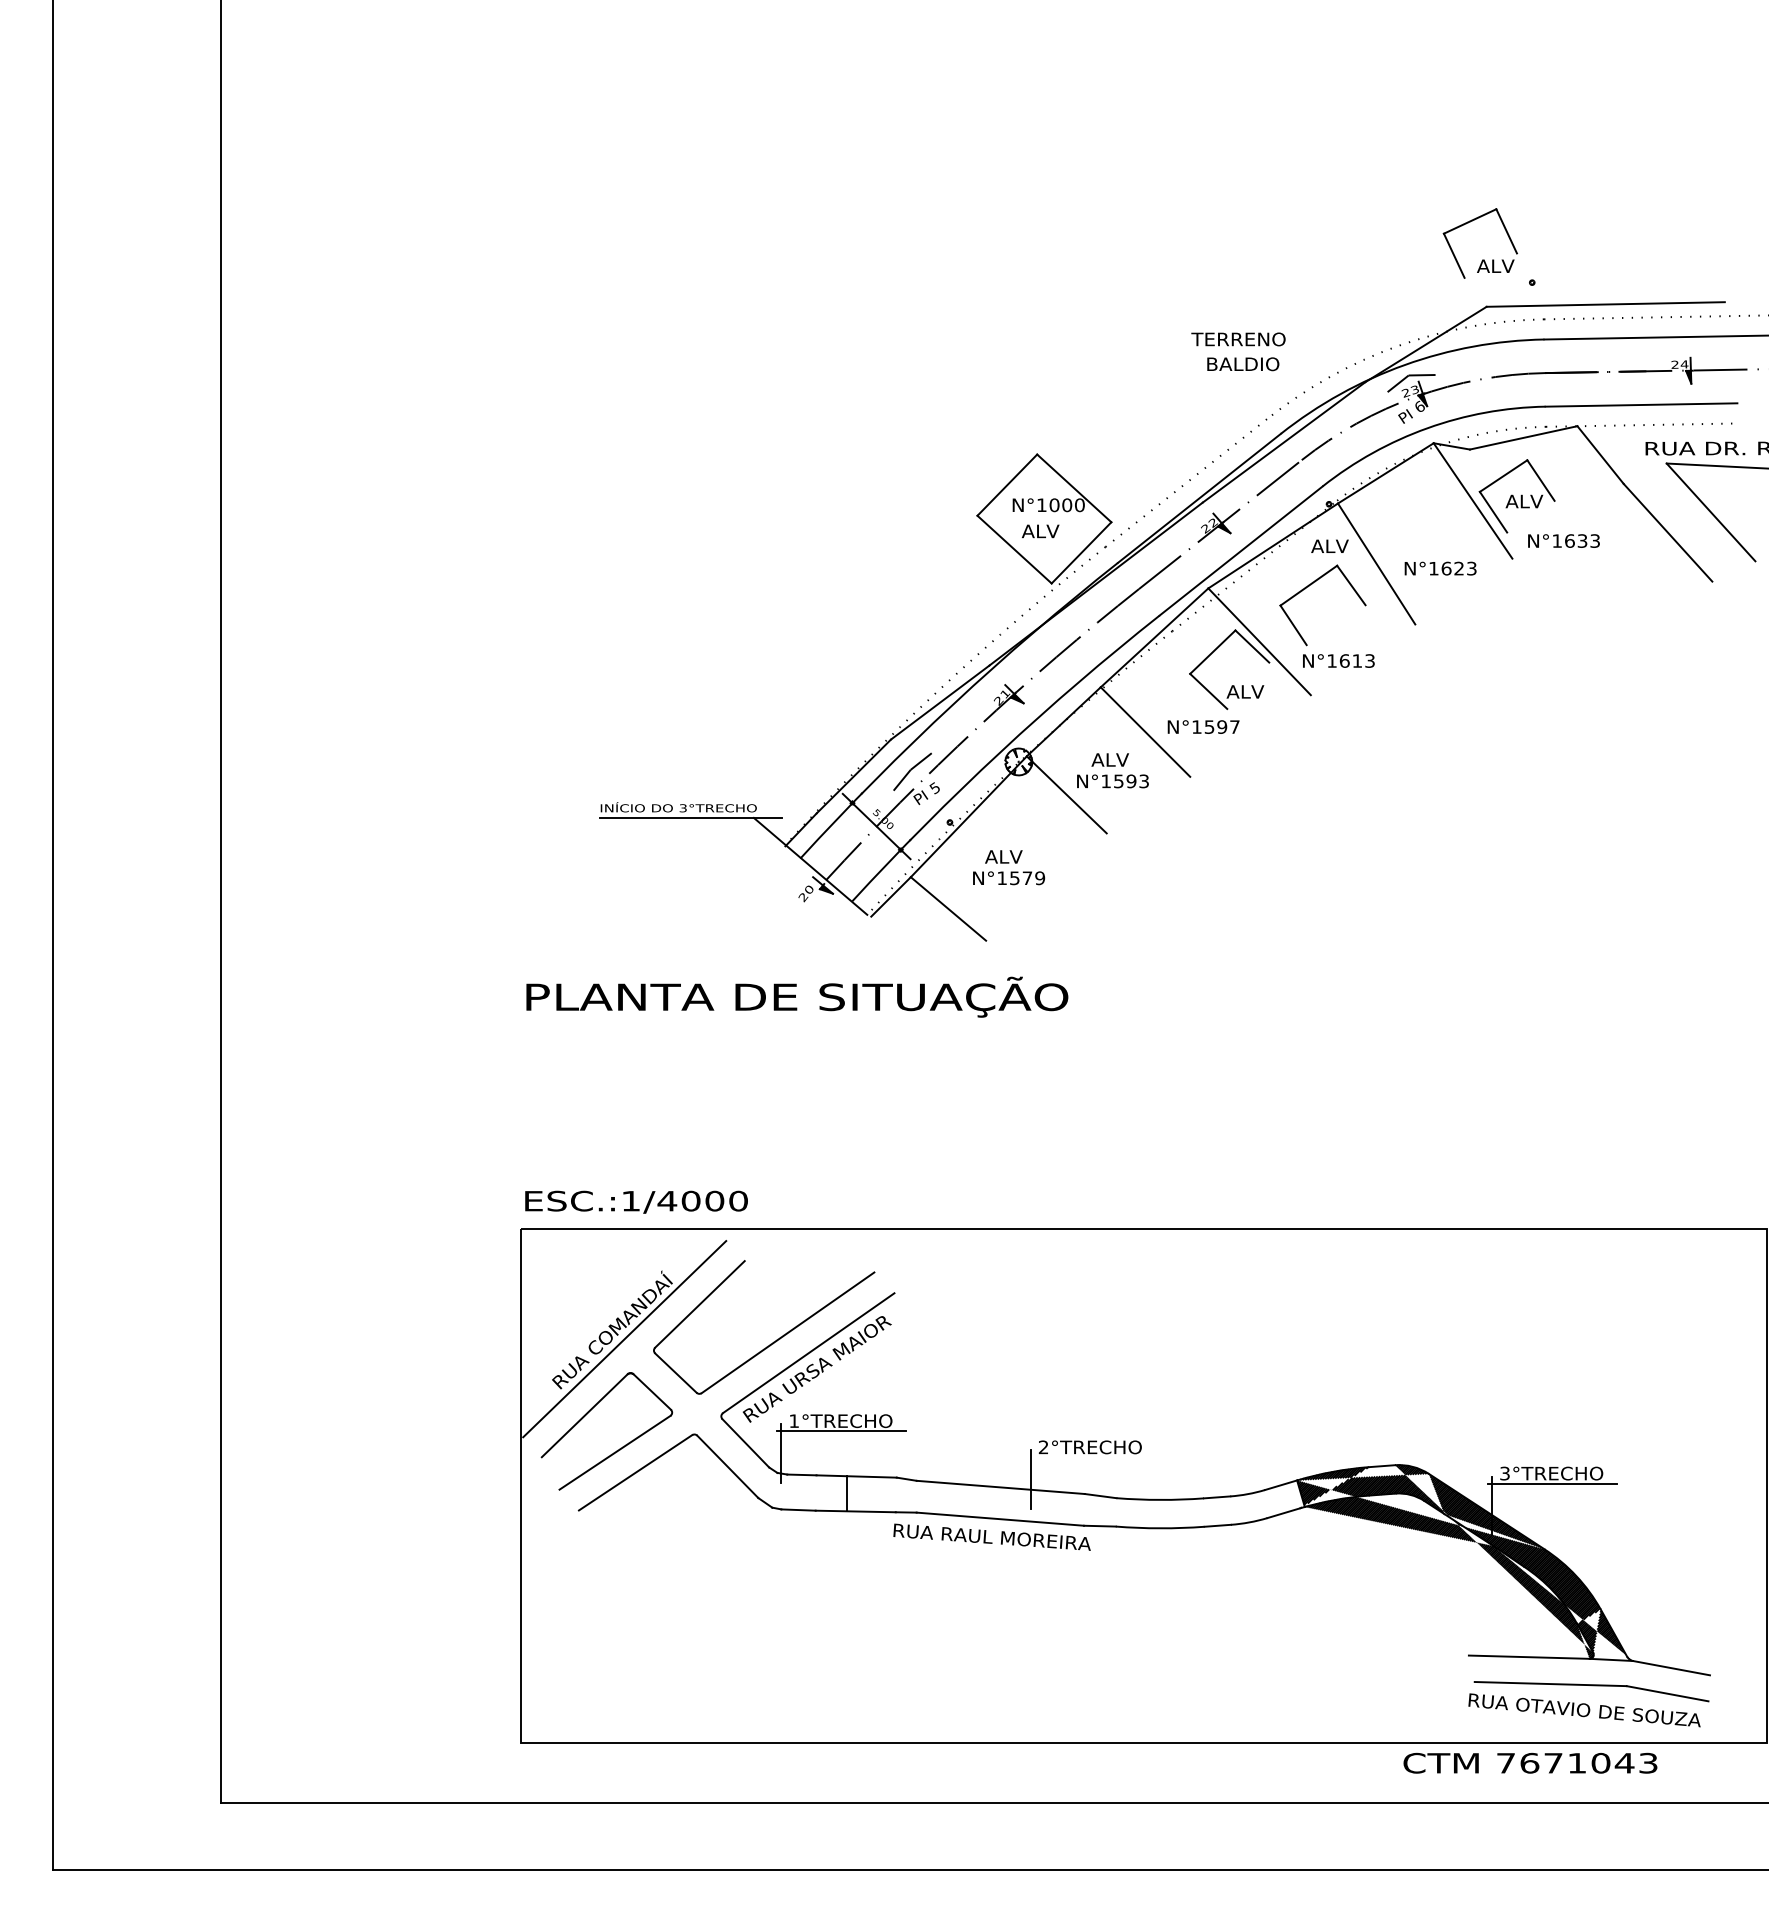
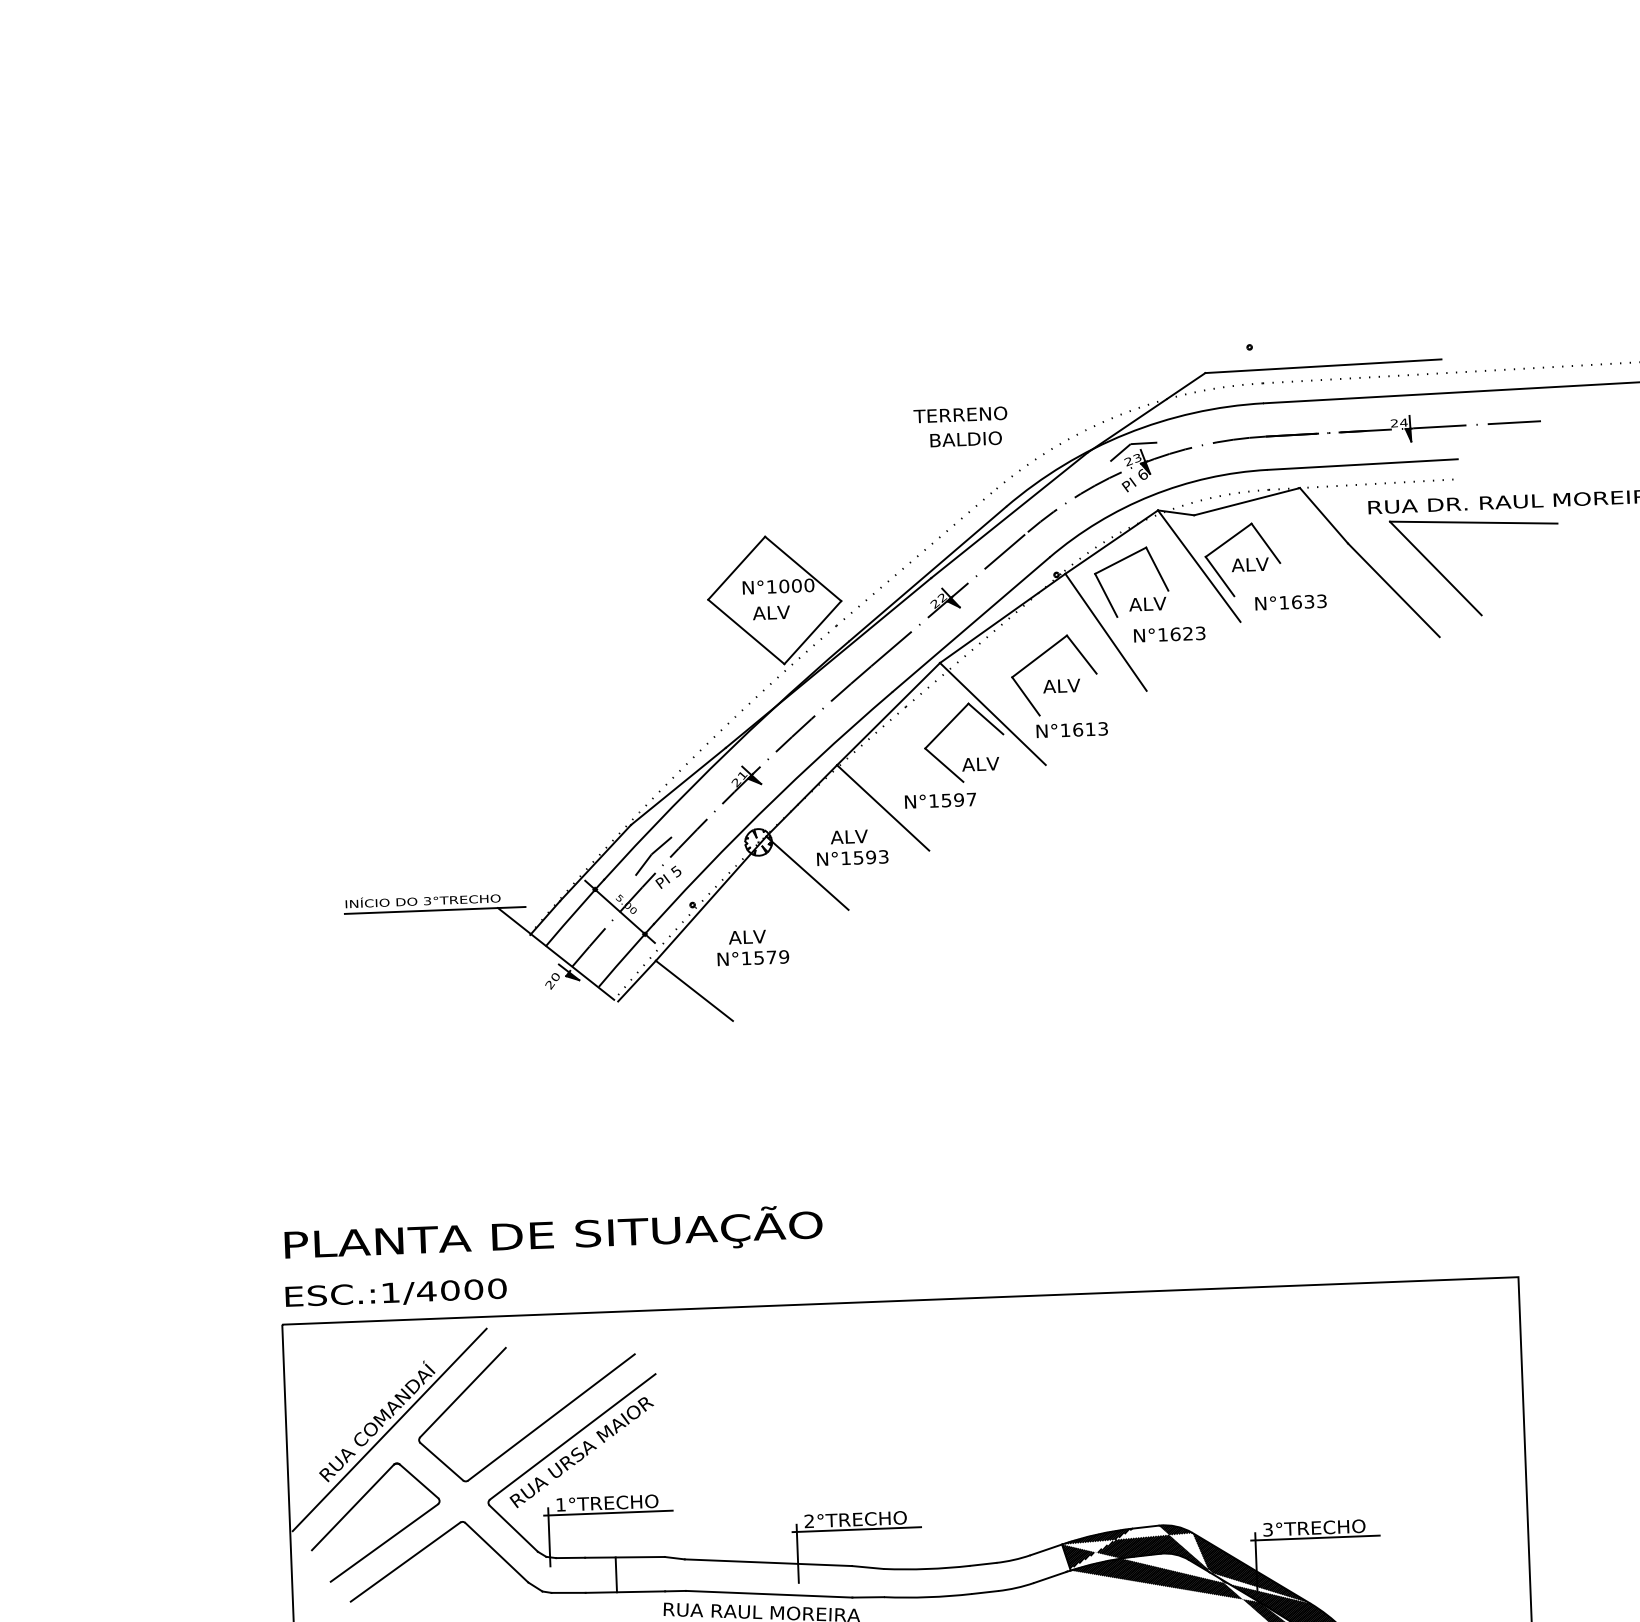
part: (1482, 259) -> (1134, 598), moved
text: (1329, 545) -> (1061, 685), moved
text: (797, 996) -> (553, 1234), moved
line: (1090, 1457) -> (856, 1529), added

